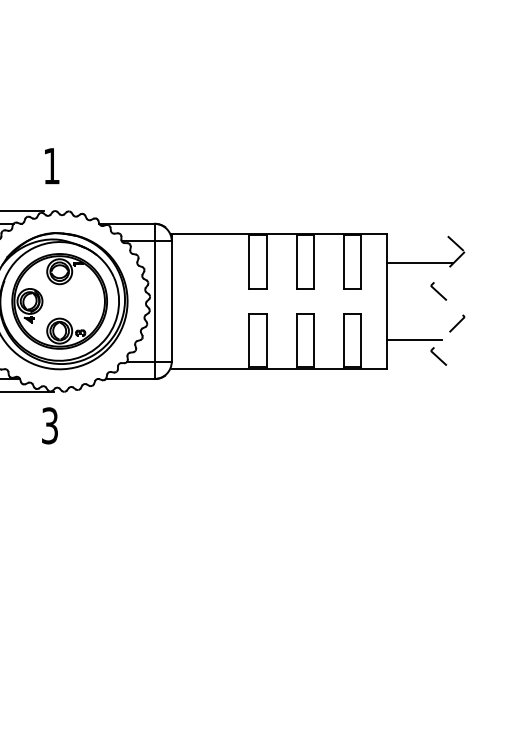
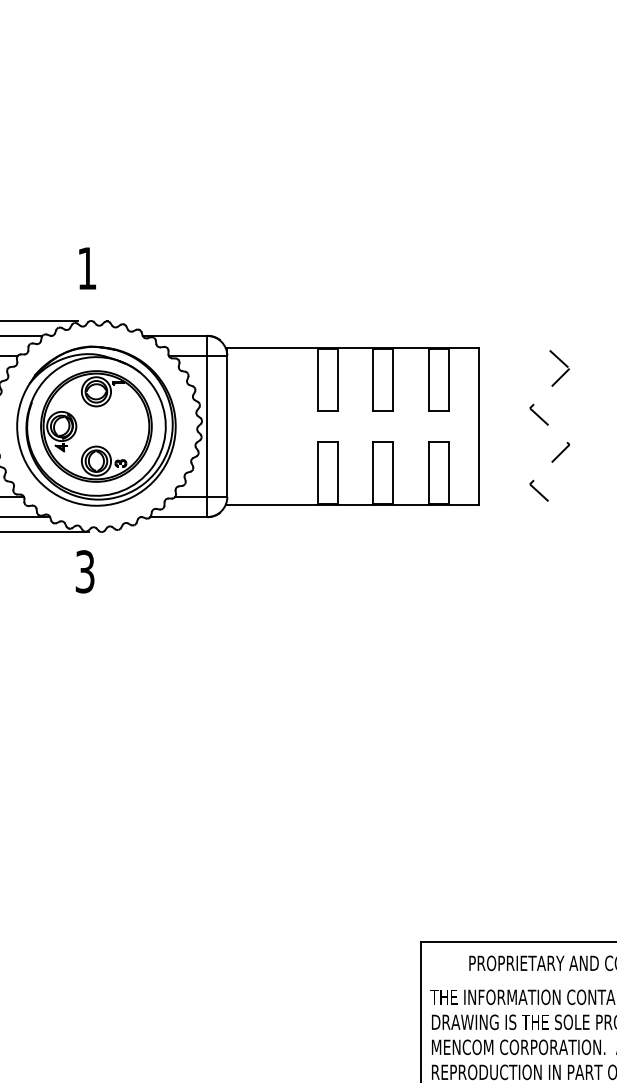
line: (420, 262) -> (517, 381), removed
line: (415, 339) -> (511, 471), removed

